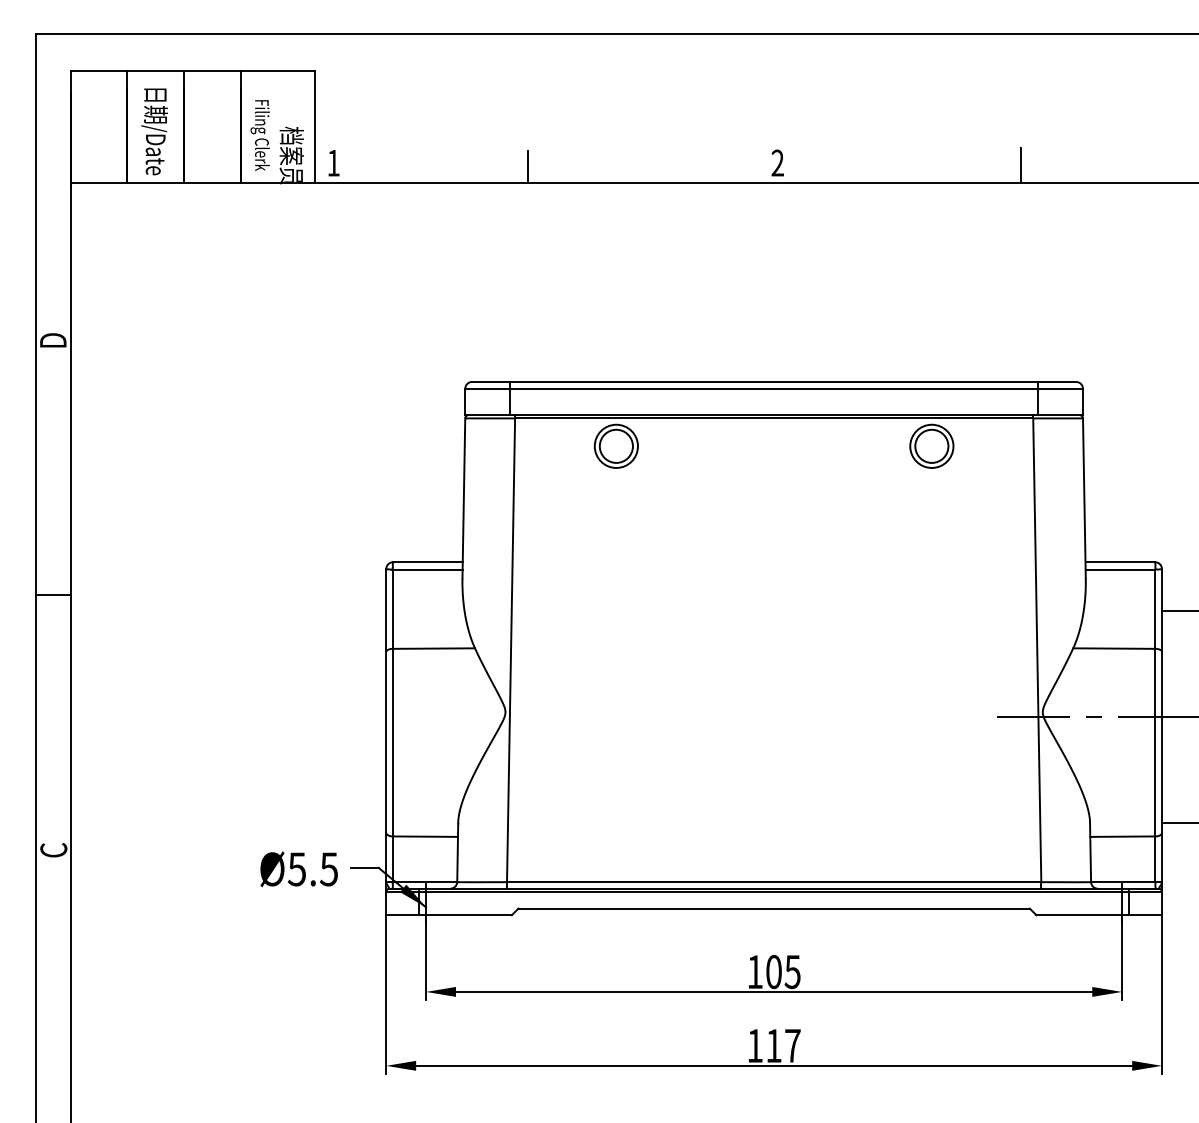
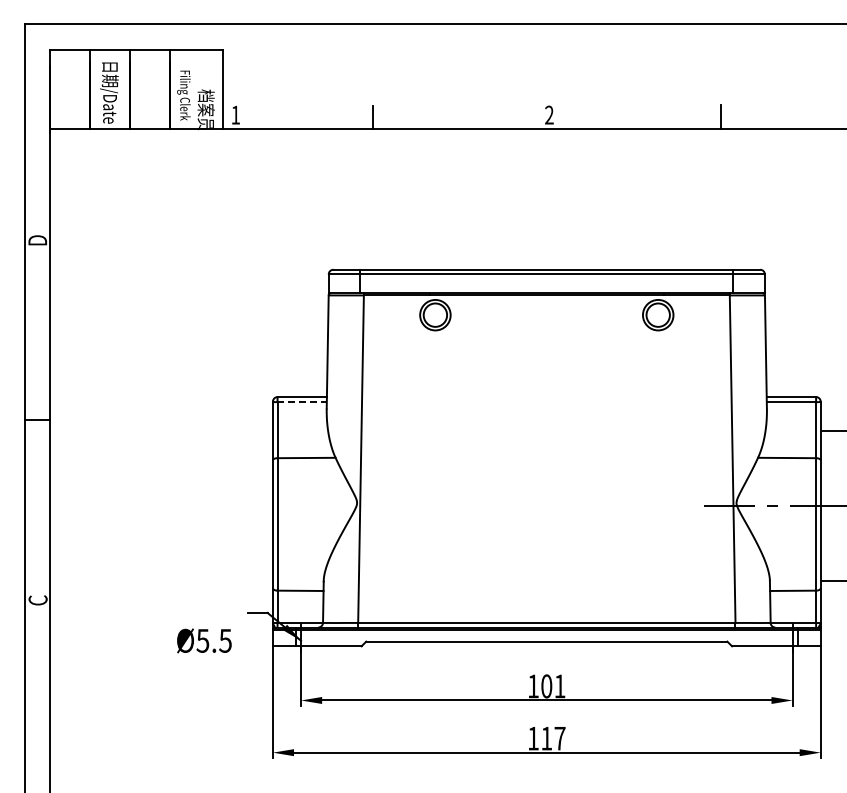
line: (426, 569) -> (301, 402), solid -> dashed
text: (299, 868) -> (204, 640), moved
text: (792, 972) -> (559, 686), 105 -> 101

